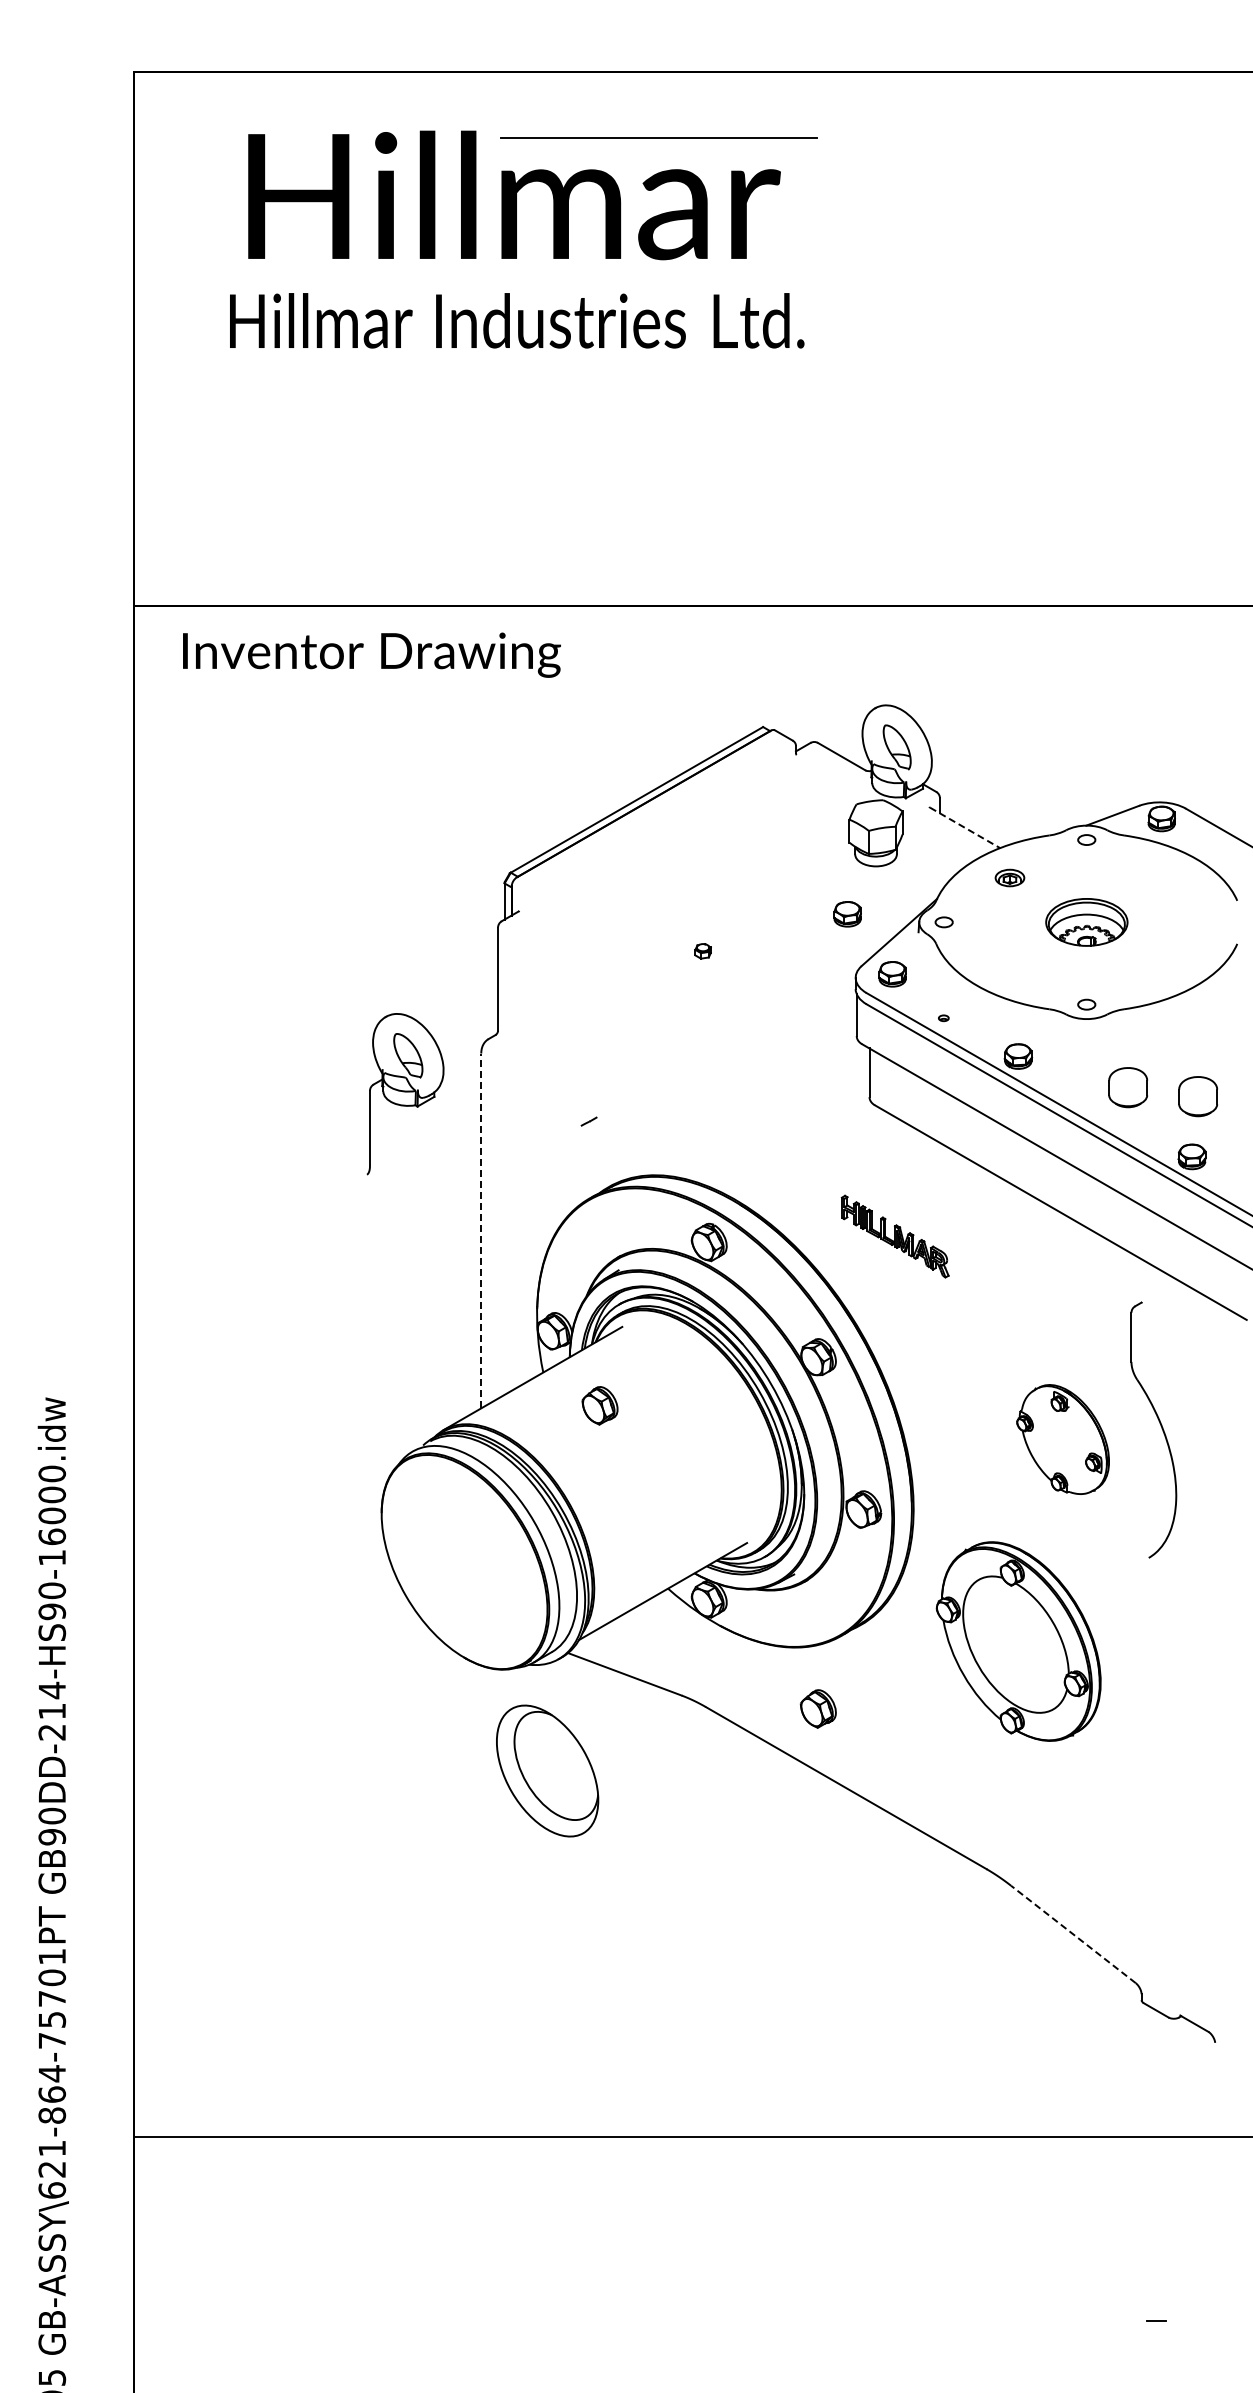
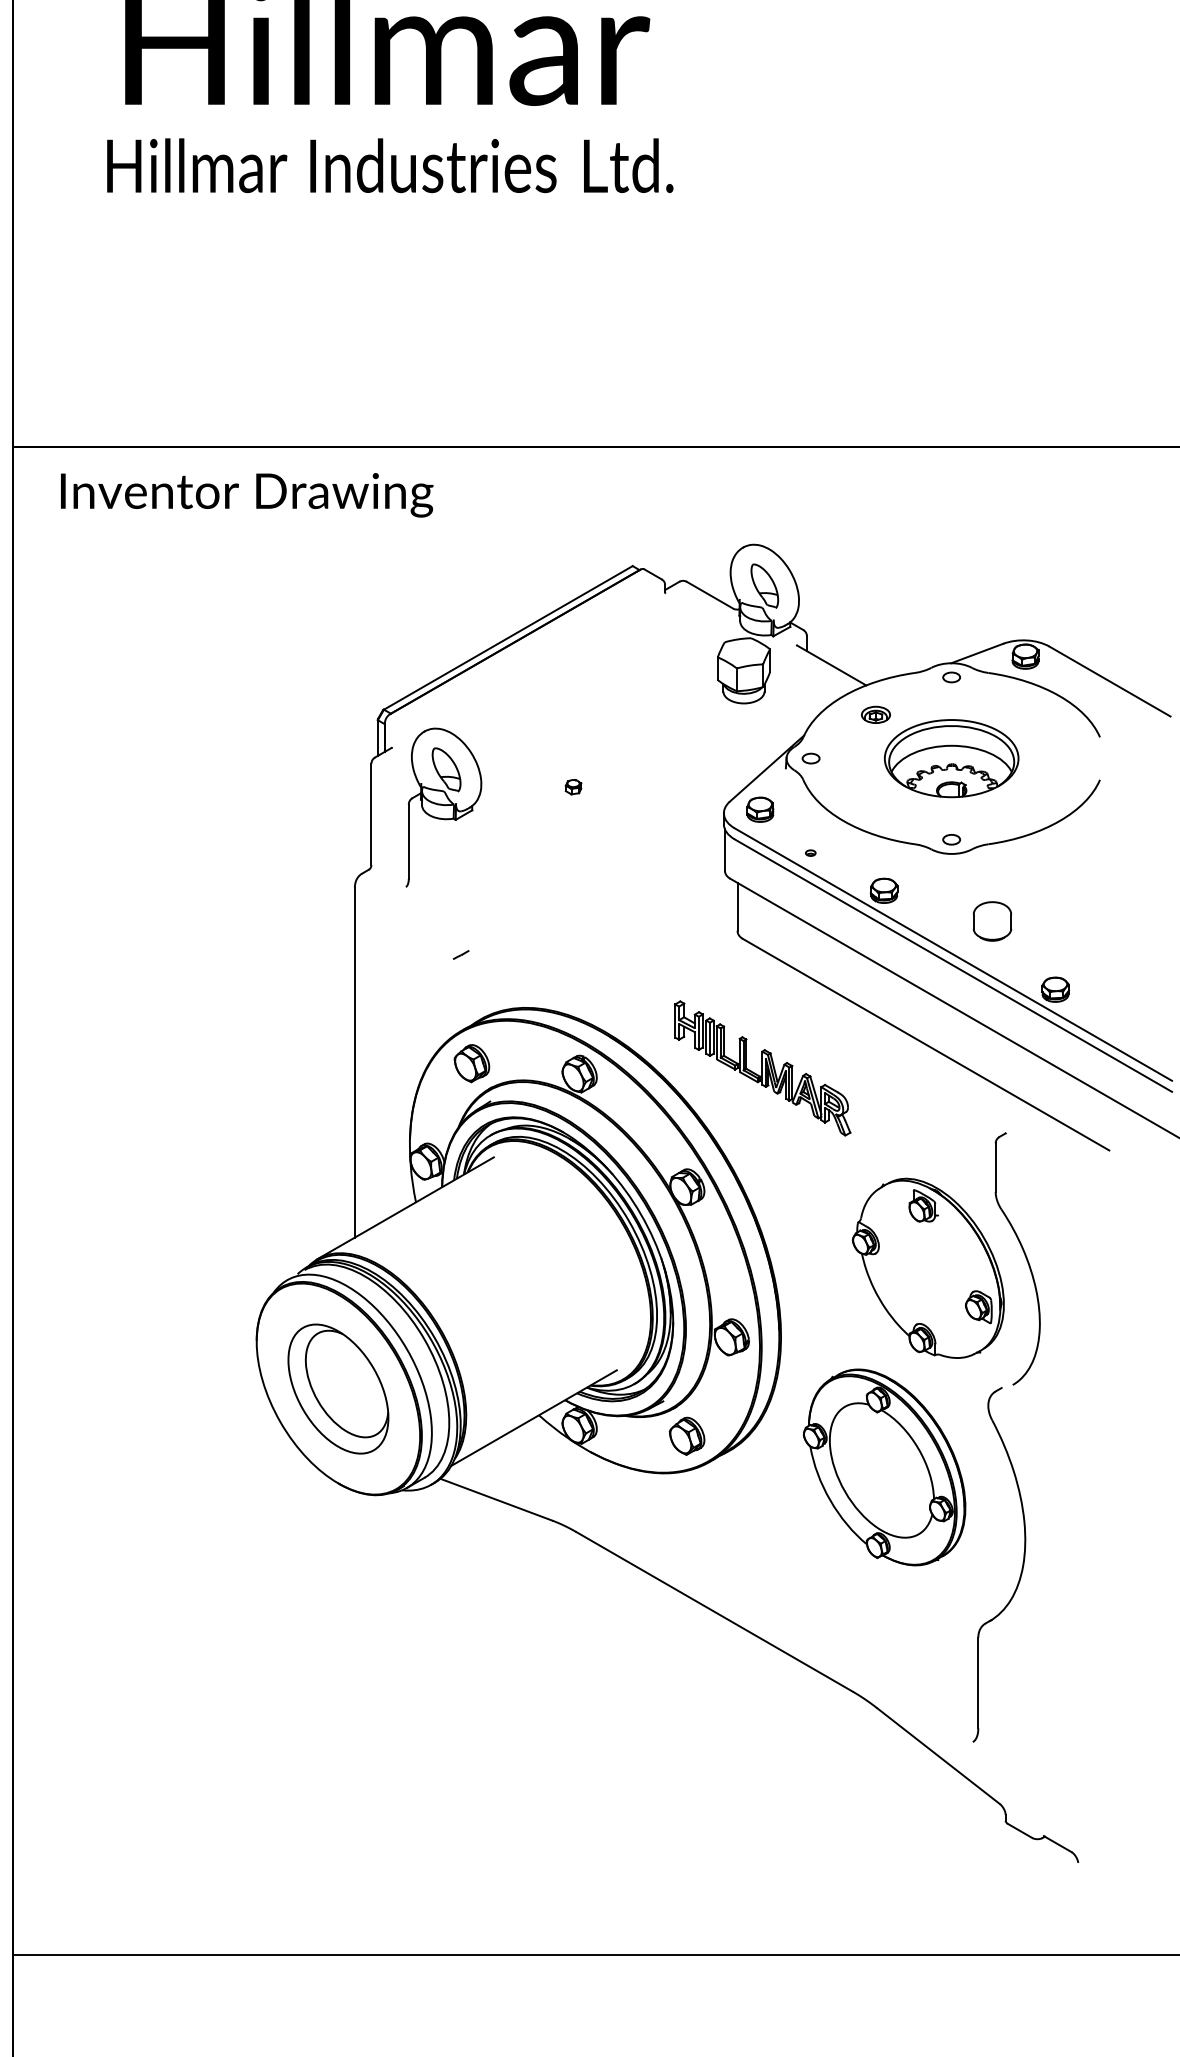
line: (965, 828) -> (832, 666), dashed -> solid
part: (847, 914) -> (715, 750), removed
part: (1086, 922) -> (951, 758), size x1.67
part: (405, 1094) -> (443, 808), moved
part: (1197, 1096) -> (1060, 930), removed
line: (481, 1230) -> (355, 1062), dashed -> solid
part: (895, 1236) -> (763, 1068), size x1.67
part: (599, 1405) -> (471, 1063), moved
part: (1062, 1439) -> (927, 1268), size x1.67
part: (817, 1708) -> (686, 1435), moved
part: (1157, 1744) -> (1021, 1568), added
part: (547, 1770) -> (338, 1388), moved
line: (1073, 1934) -> (938, 1756), dashed -> solid

